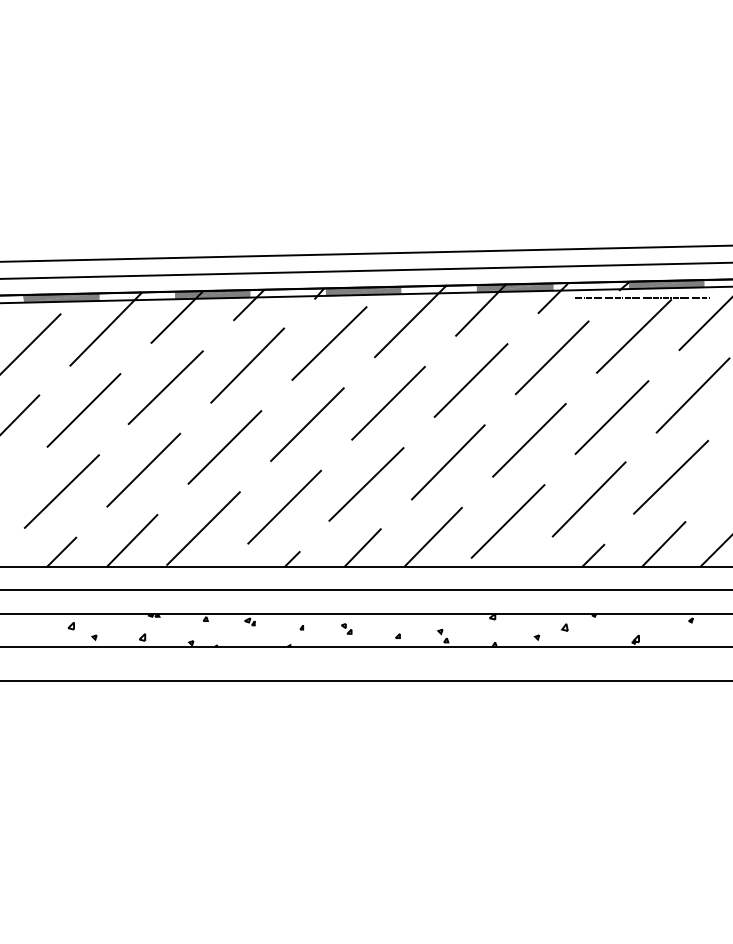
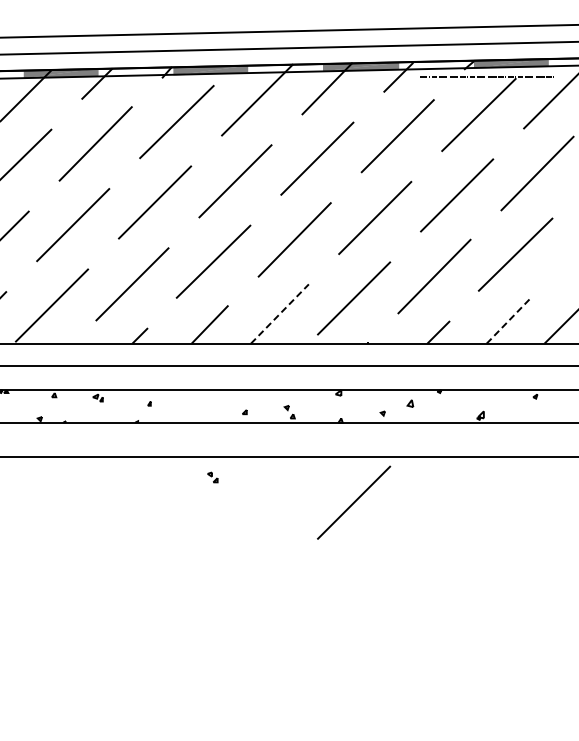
line: (433, 537) -> (280, 314), solid -> dashed
line: (663, 544) -> (508, 321), solid -> dashed
part: (346, 628) -> (212, 477), moved
line: (507, 727) -> (353, 502), added

